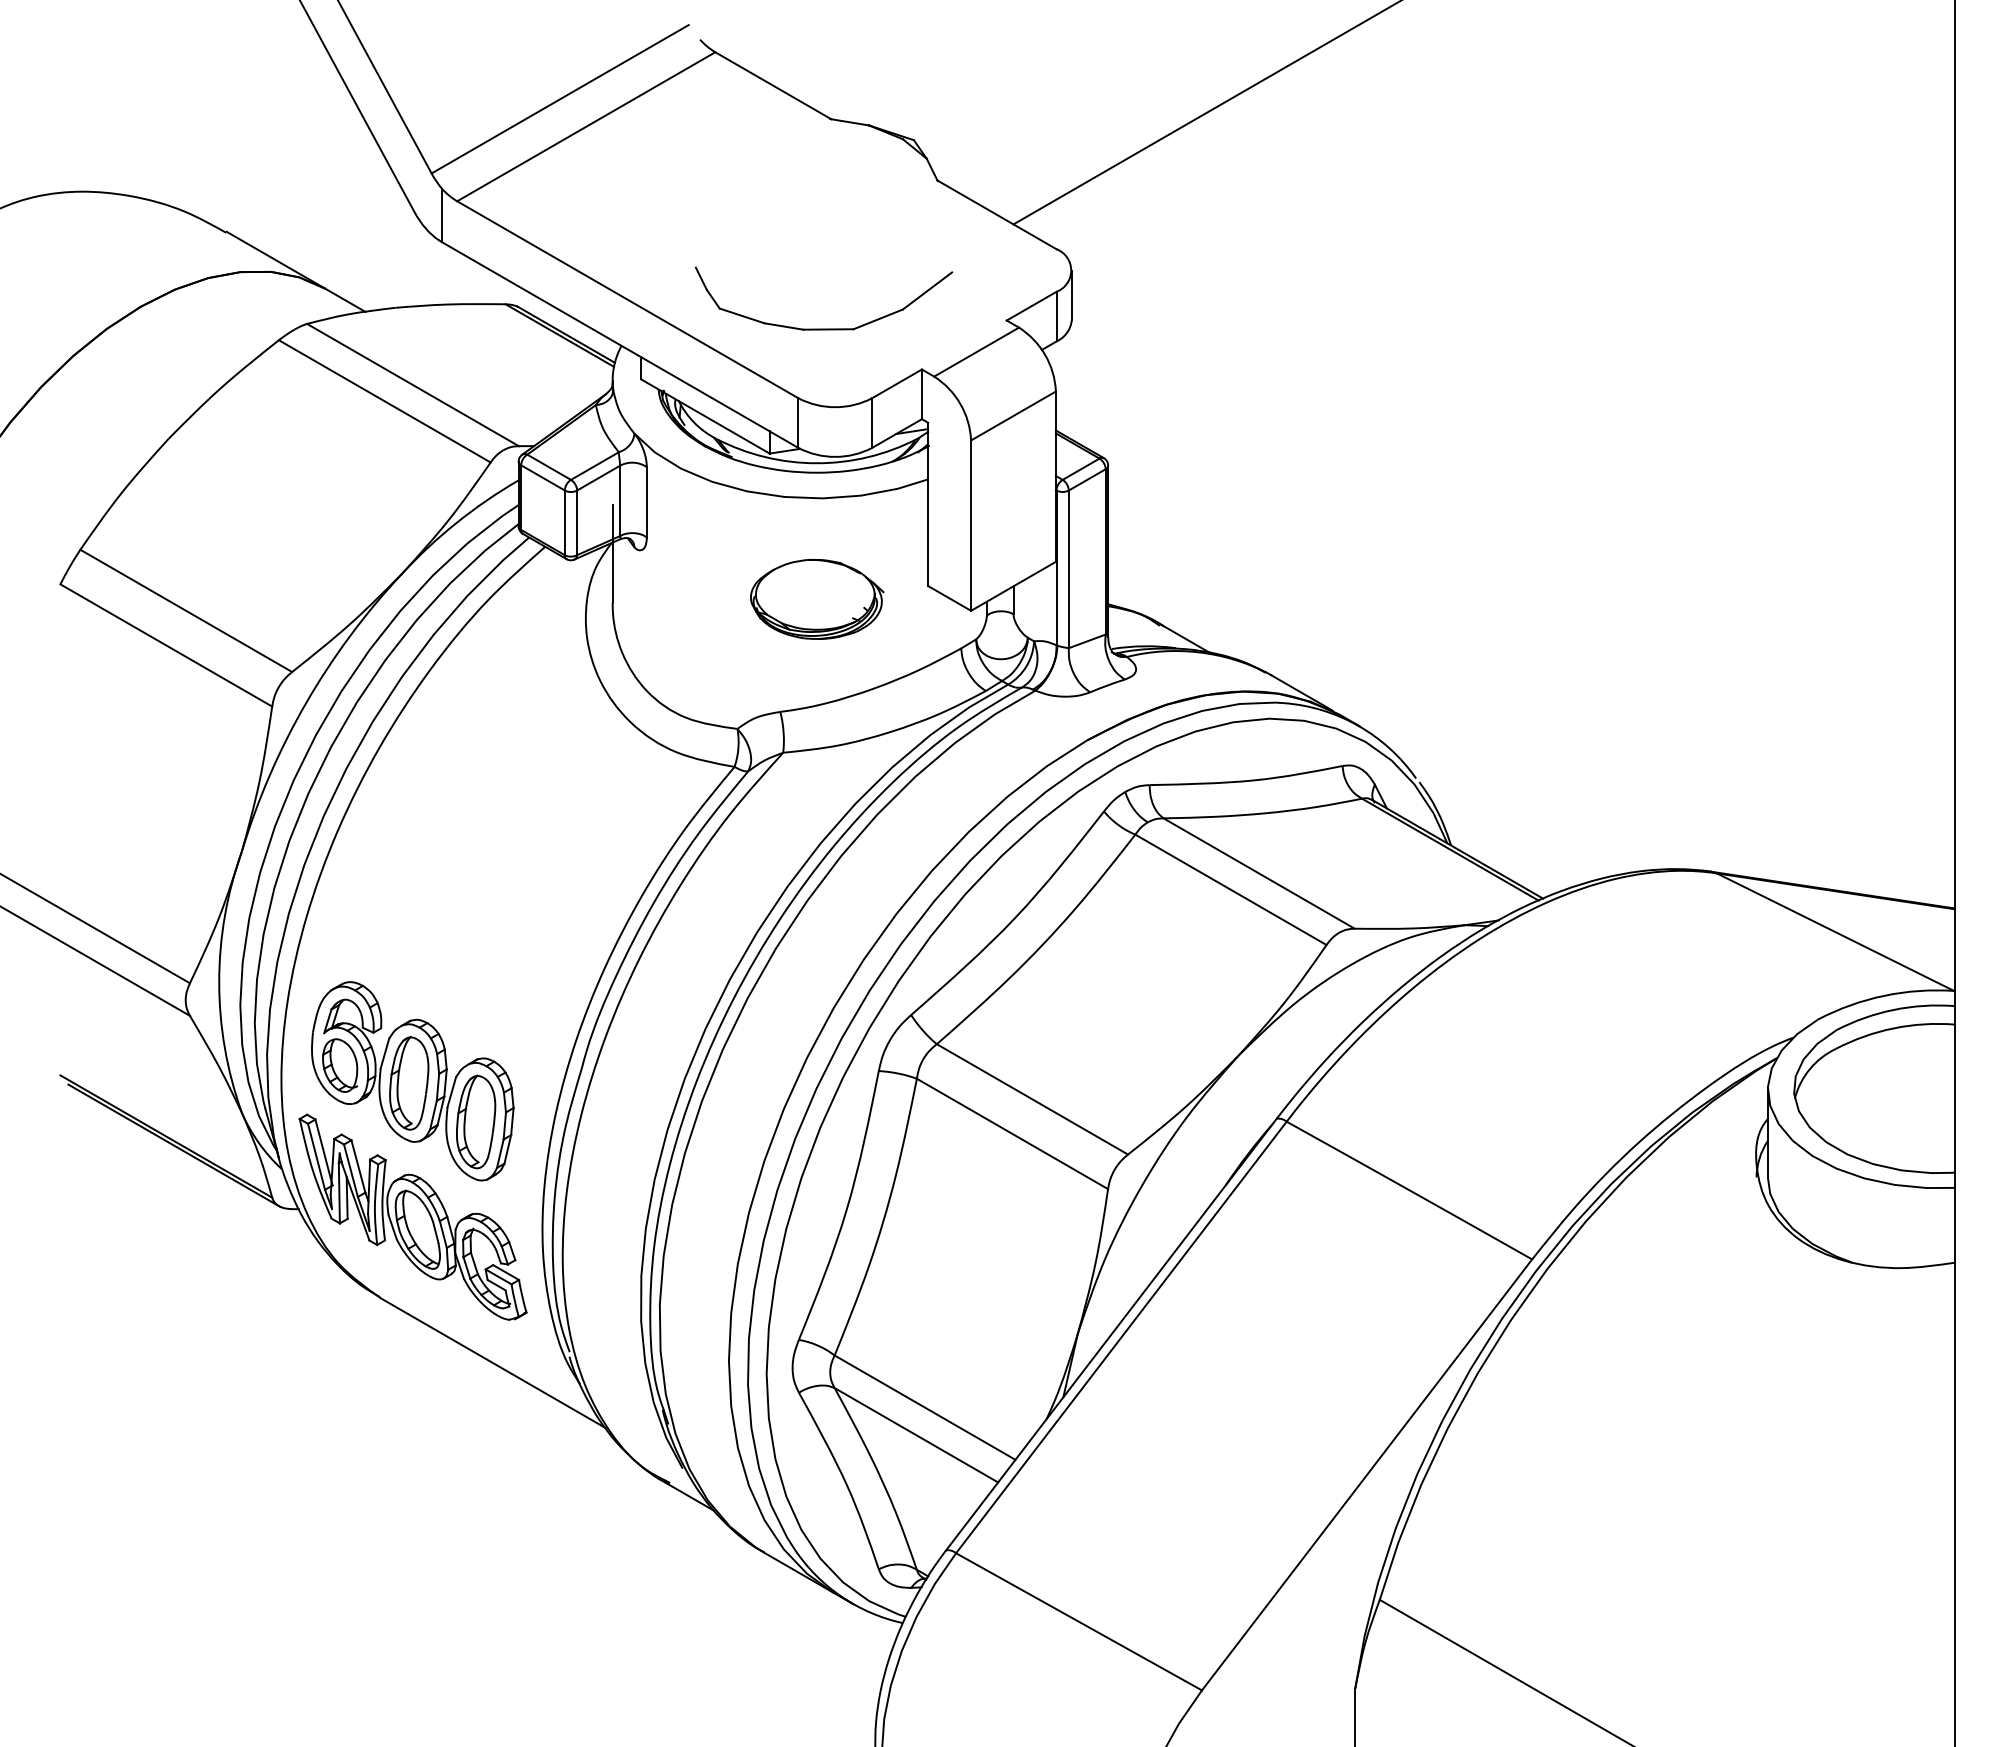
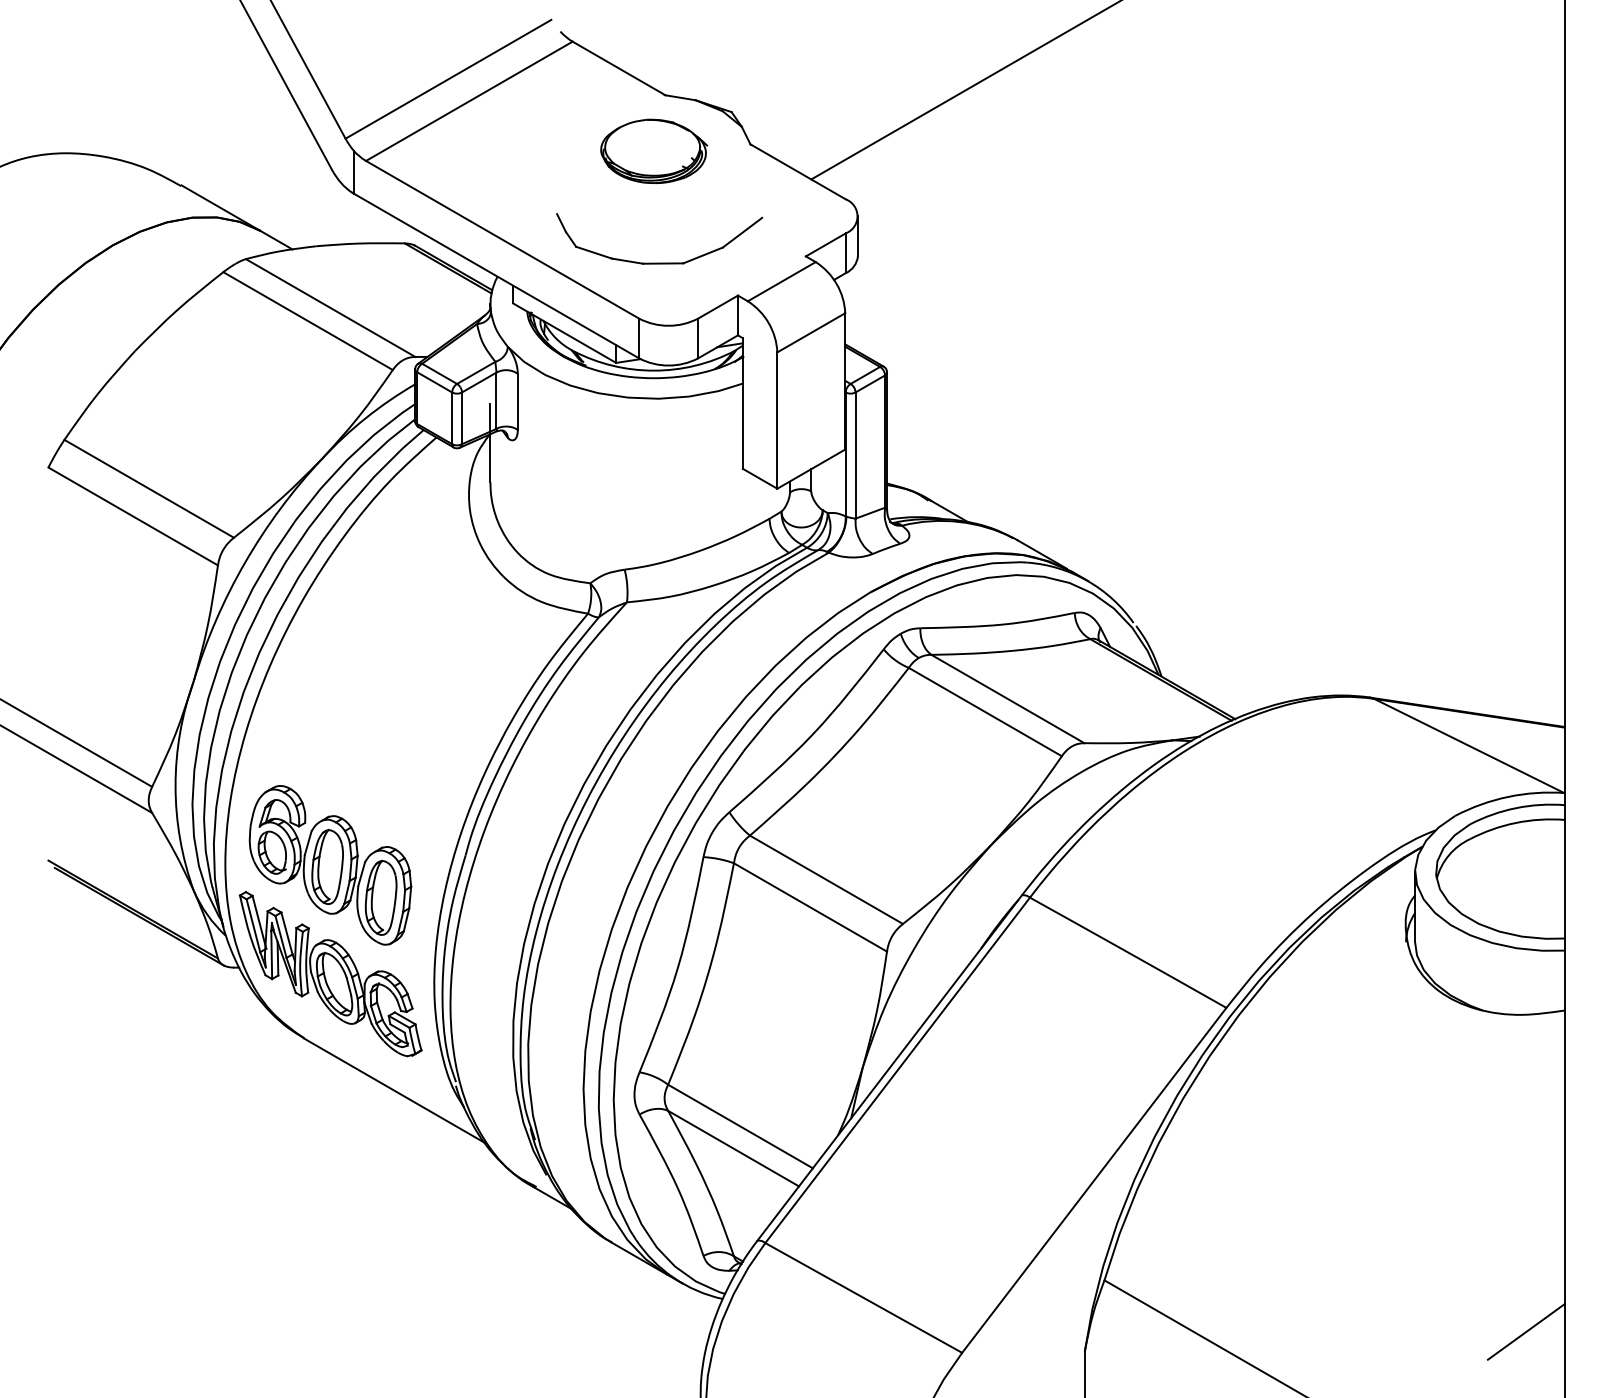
part: (817, 599) -> (654, 151), moved
line: (1906, 1664) -> (1526, 1332), added

